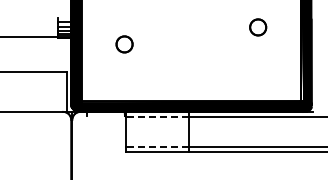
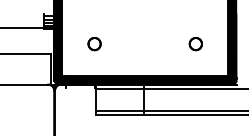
part: (258, 27) -> (196, 44), moved
part: (124, 44) -> (94, 44), moved
line: (157, 117) -> (119, 88), dashed -> solid
line: (157, 146) -> (119, 110), dashed -> solid

